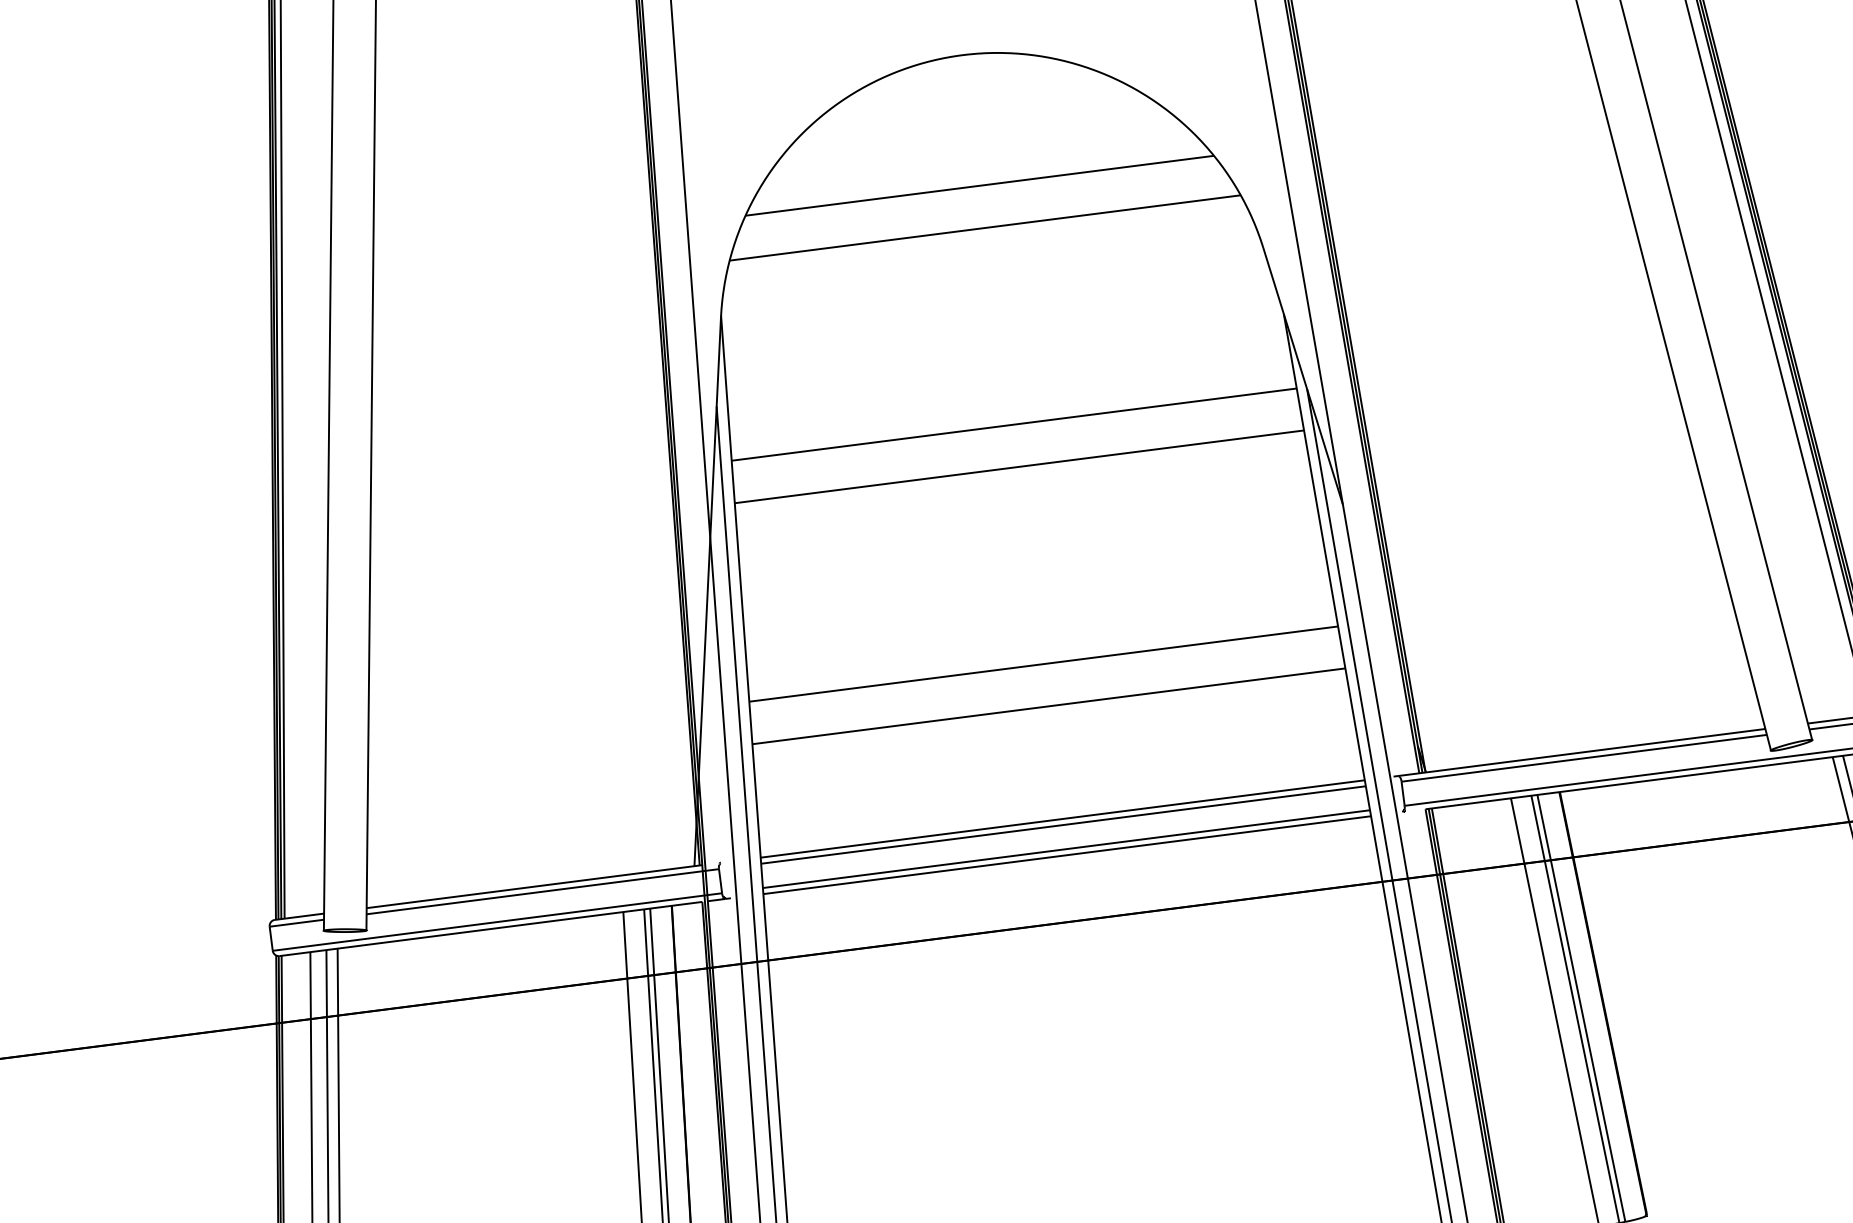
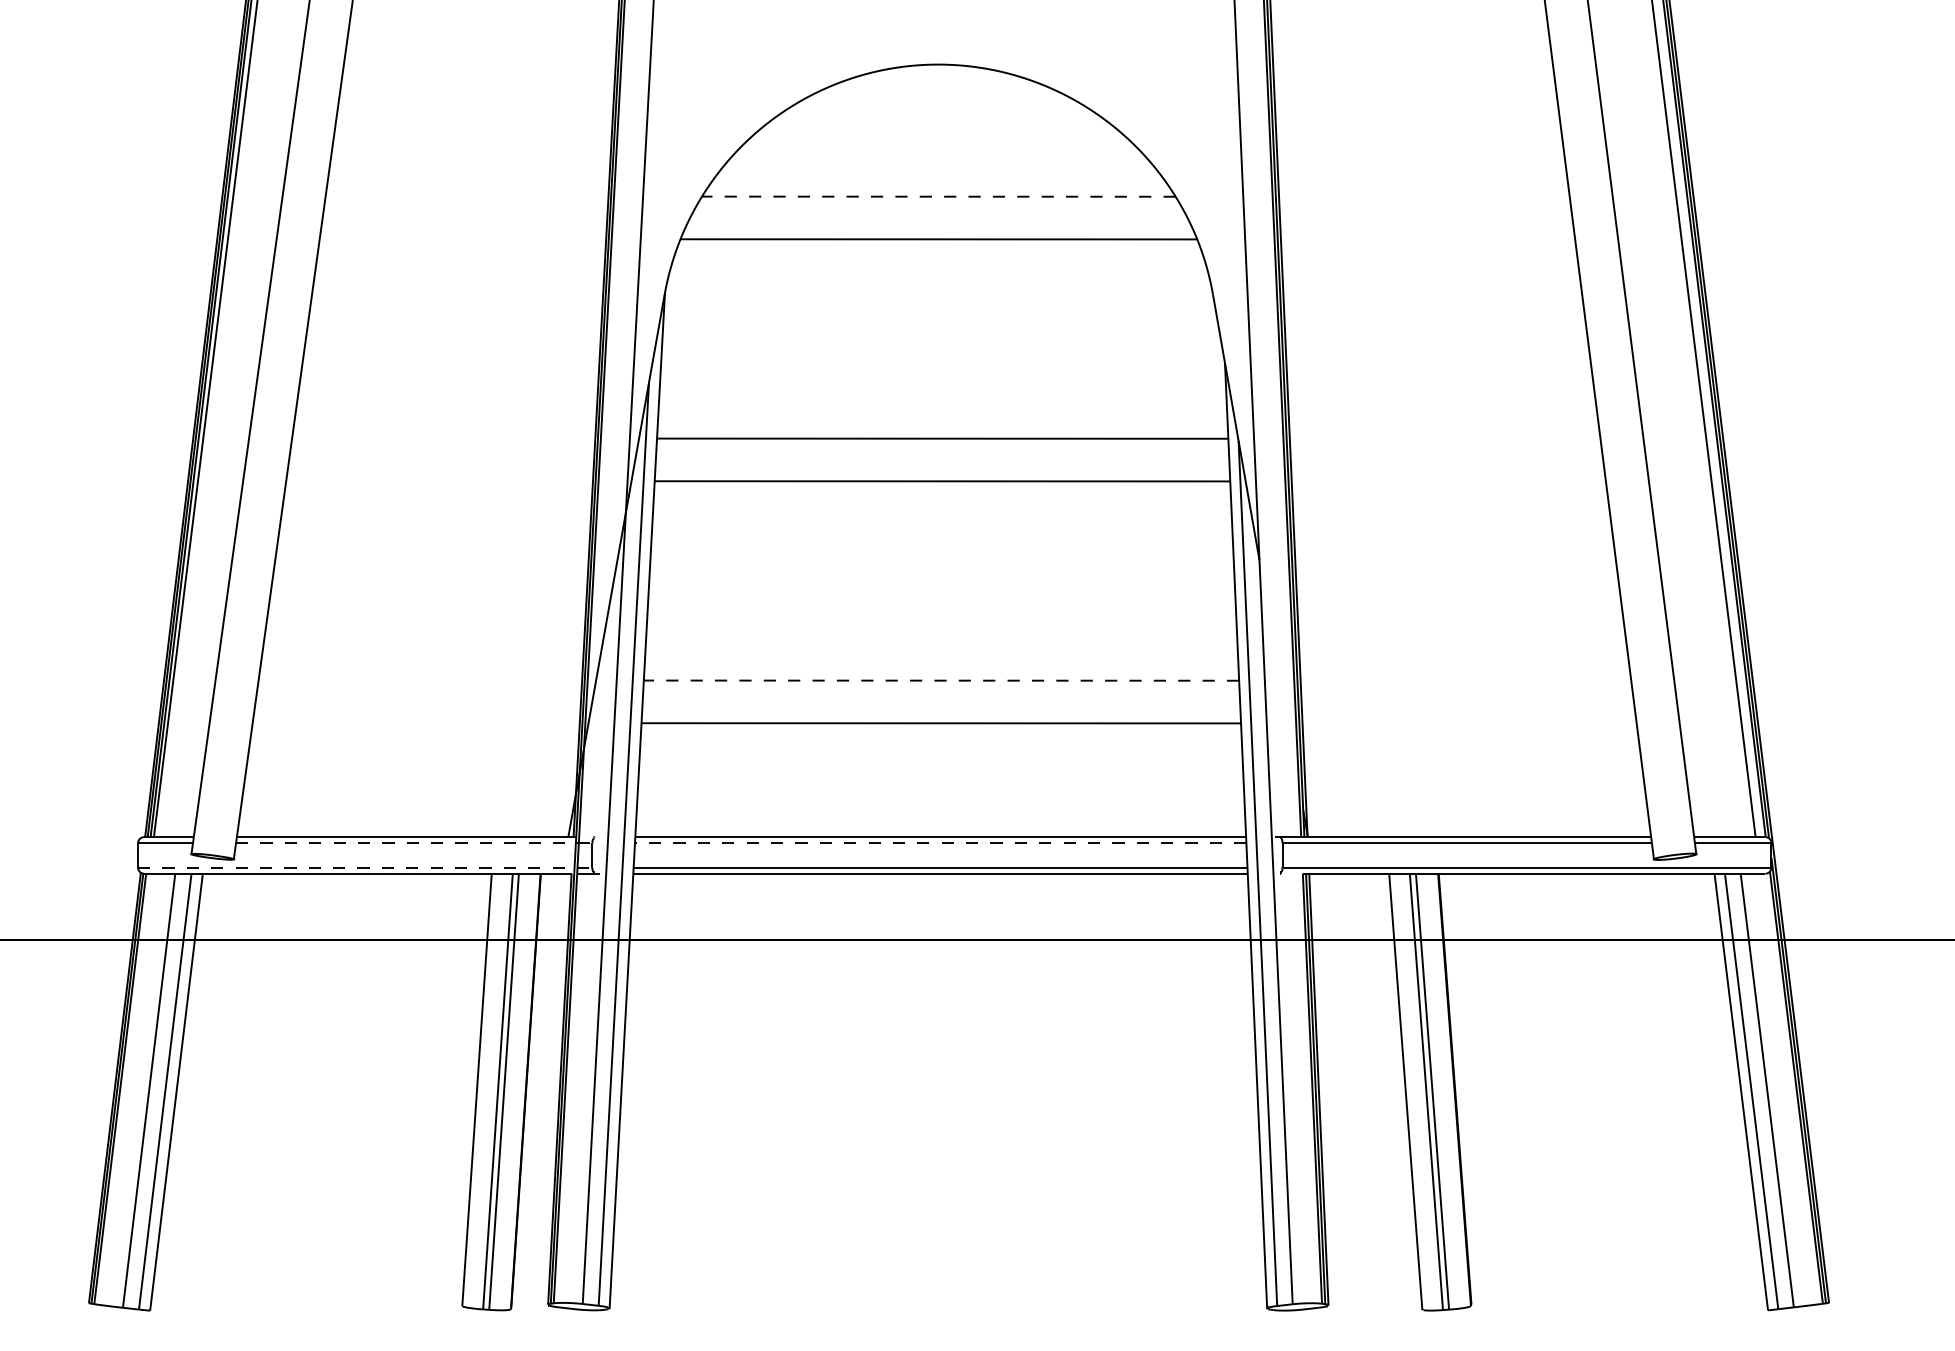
line: (979, 185) -> (938, 196), solid -> dashed
line: (1043, 663) -> (941, 680), solid -> dashed
line: (1063, 825) -> (940, 843), solid -> dashed
line: (543, 891) -> (414, 843), solid -> dashed
line: (497, 921) -> (365, 867), solid -> dashed

